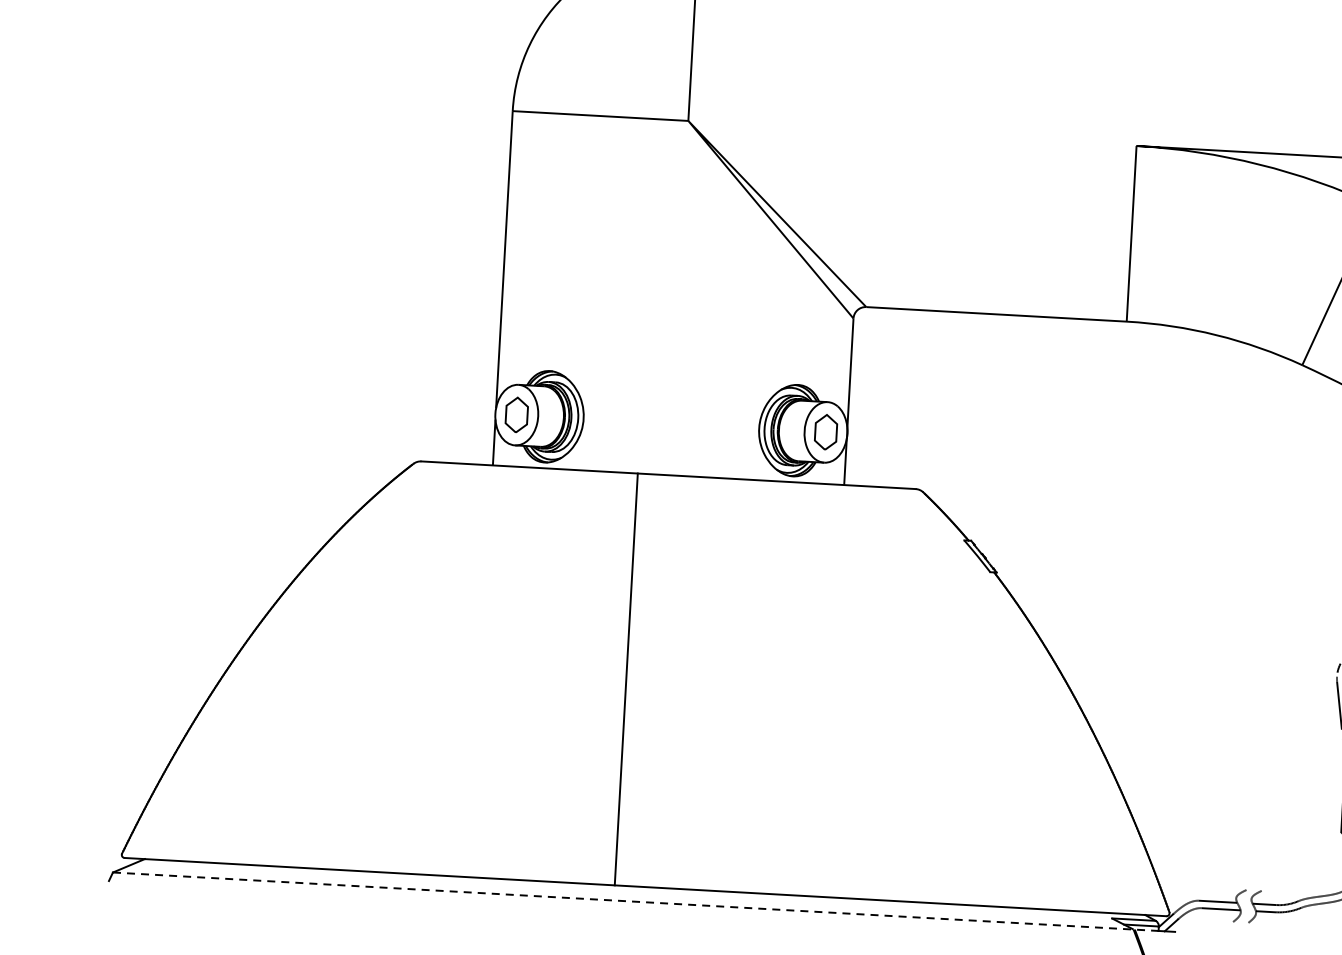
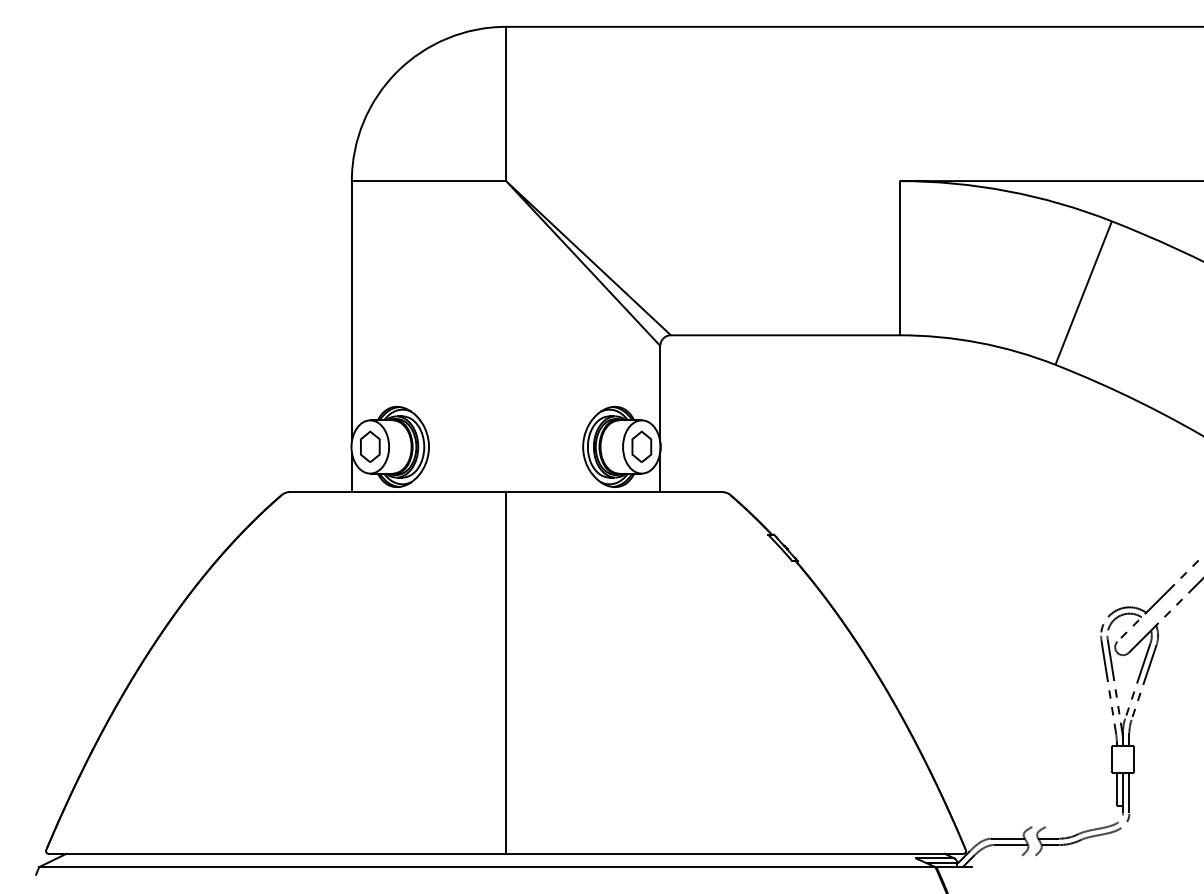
line: (626, 678) -> (506, 672), moved
line: (636, 902) -> (498, 867), dashed -> solid

